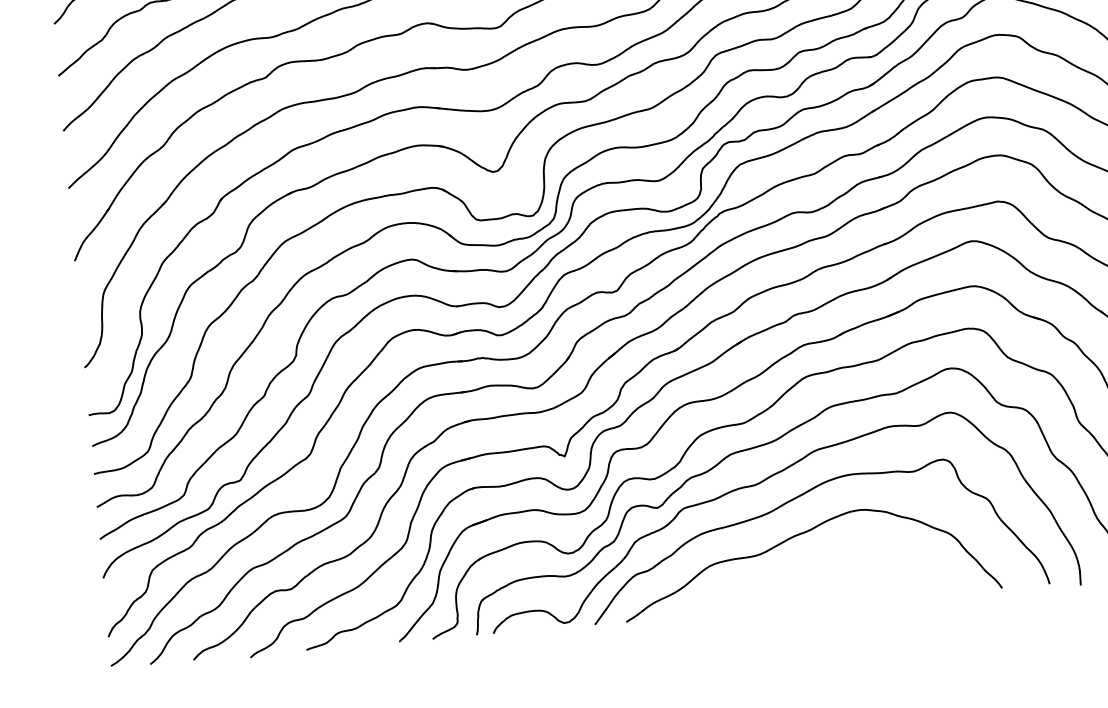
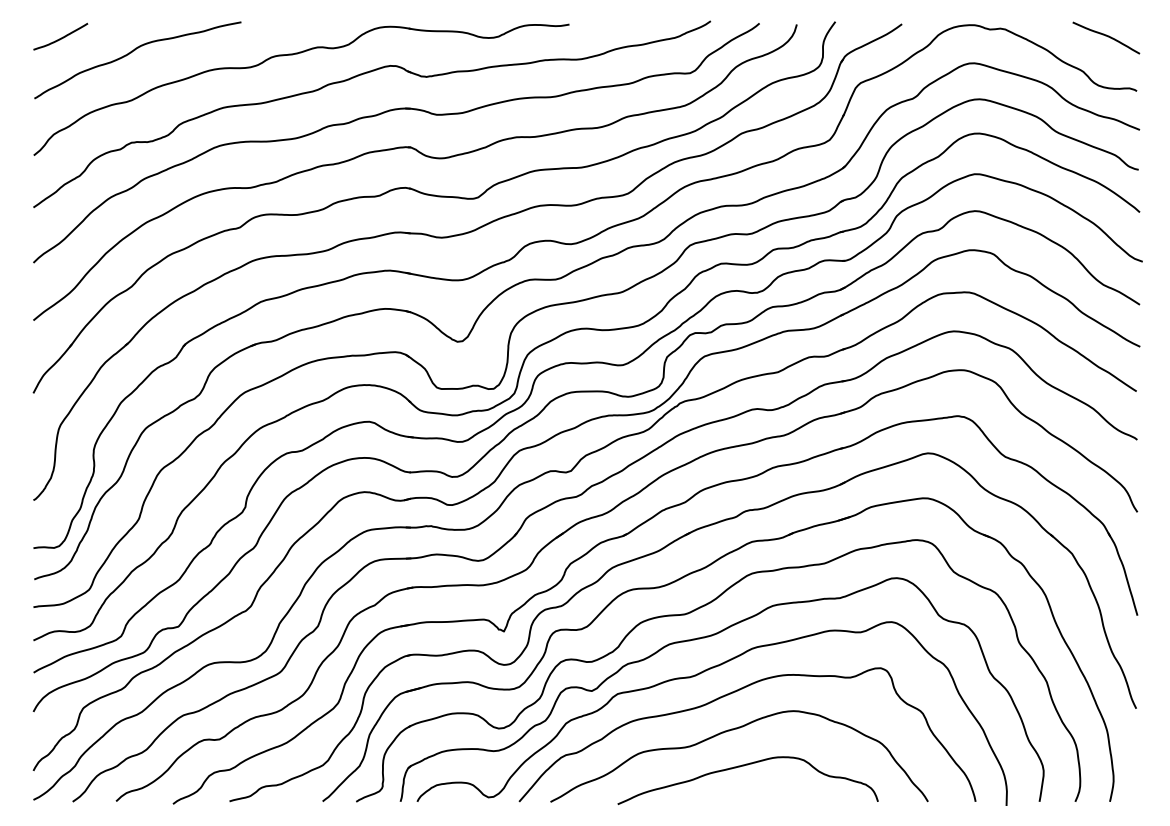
curve: (816, 569) -> (744, 766), added

